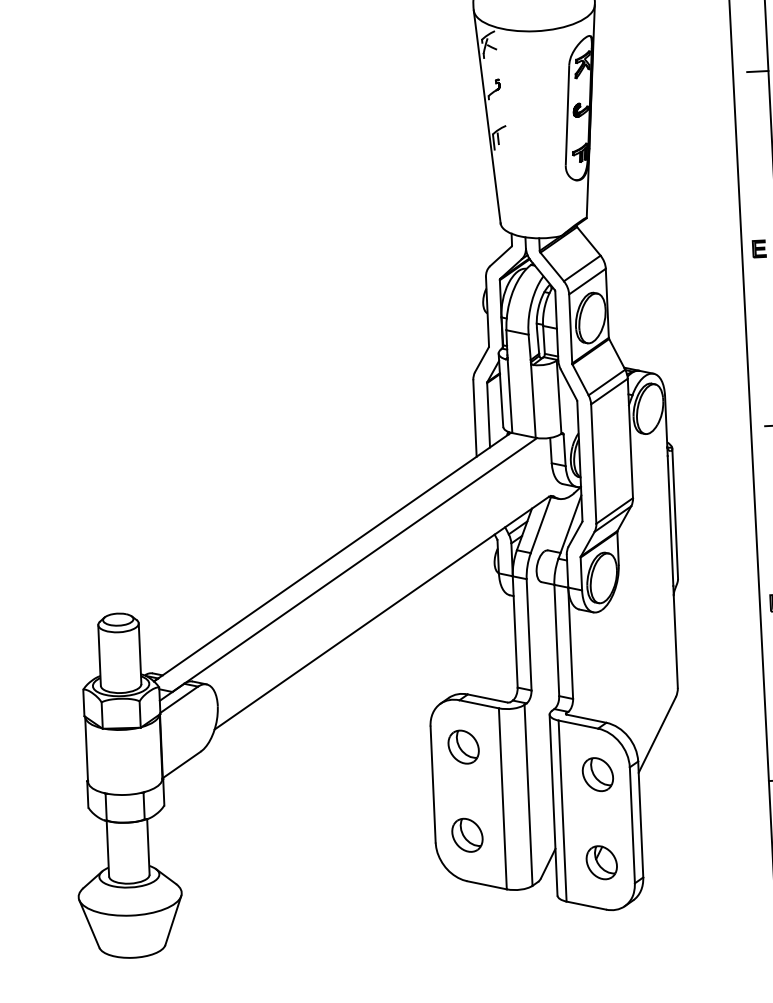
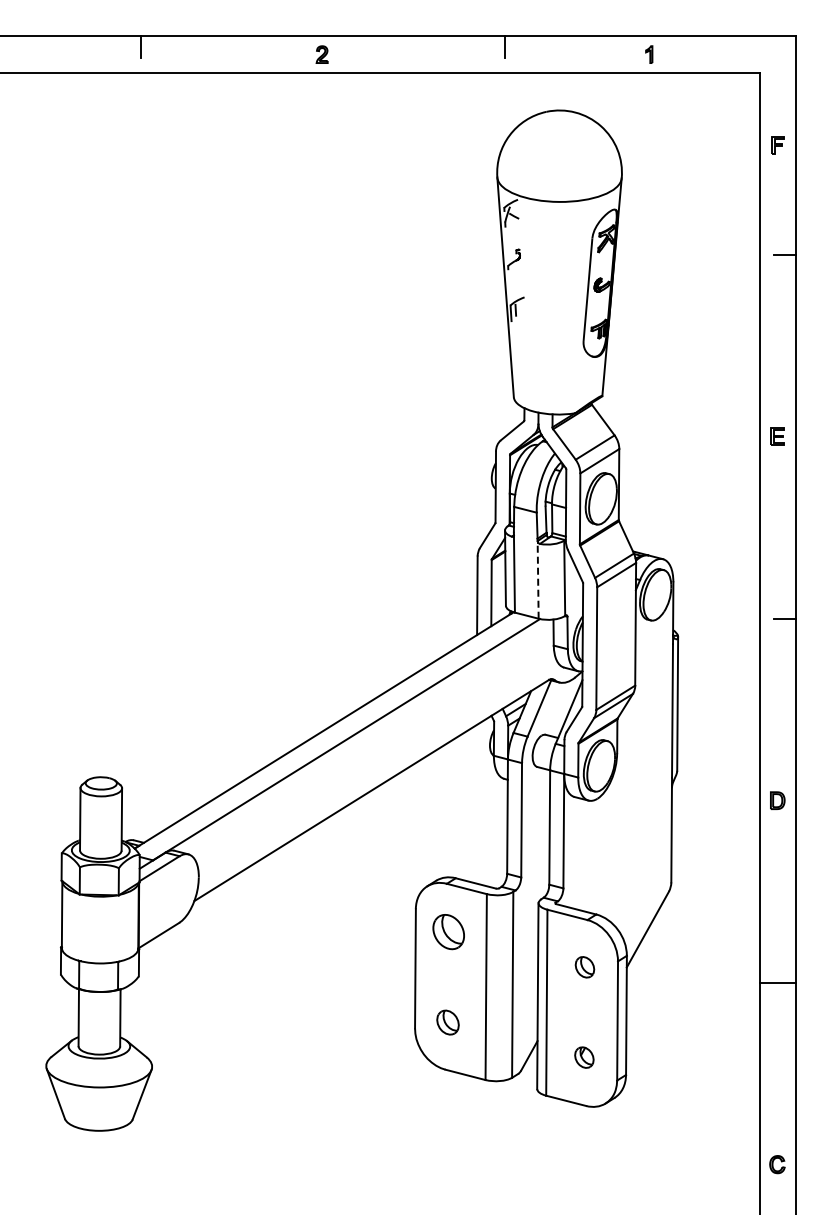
line: (533, 401) -> (538, 581), solid -> dashed
part: (597, 774) -> (584, 967), size x0.6
part: (466, 835) -> (447, 1022), size x0.7
part: (601, 862) -> (584, 1057), size x0.6

